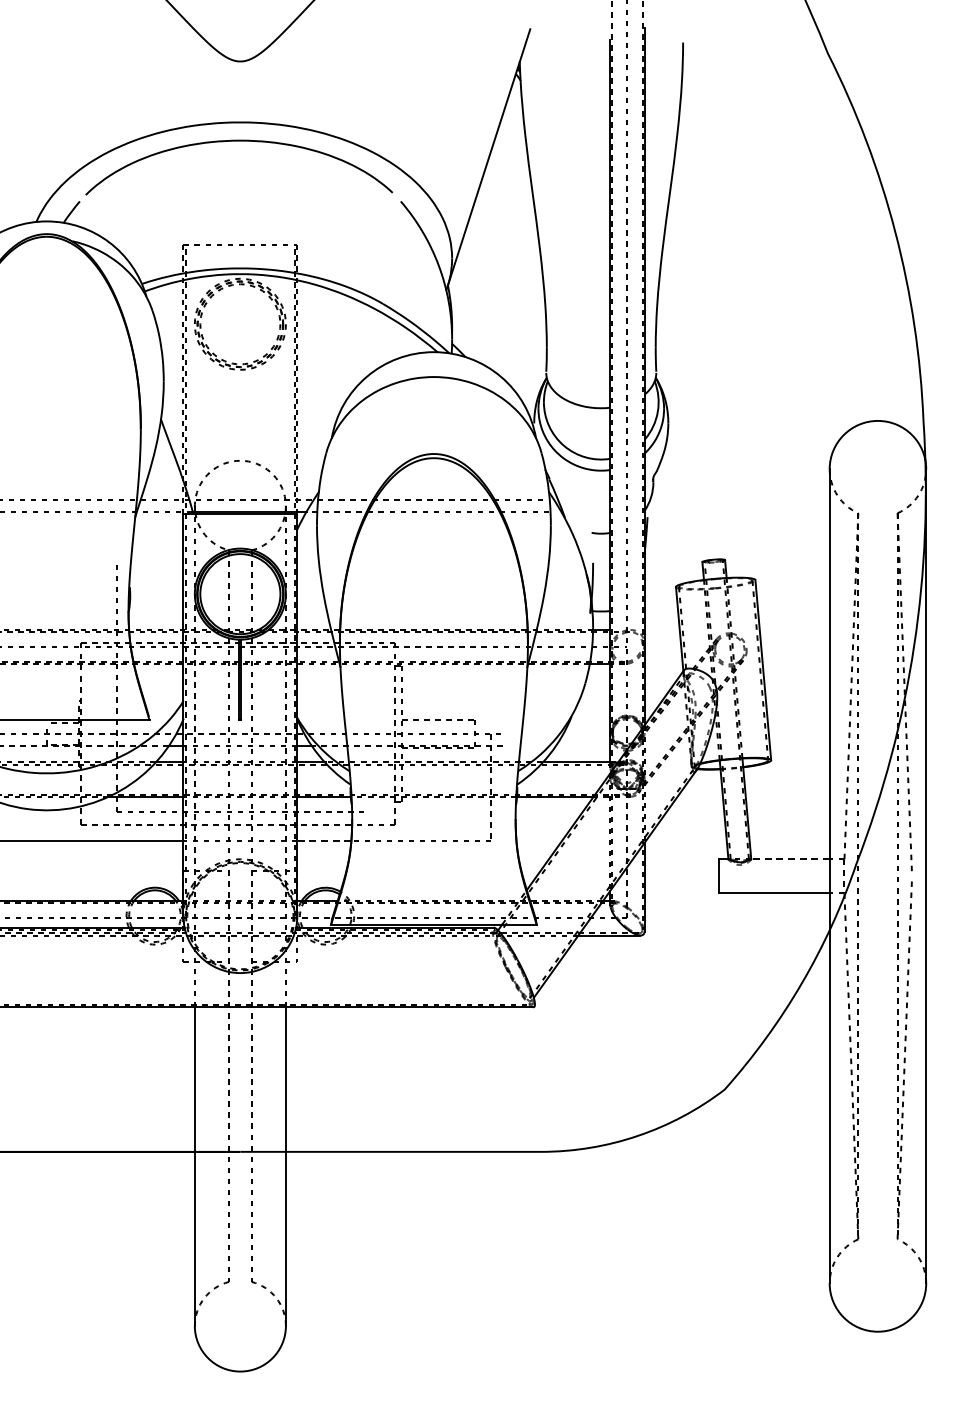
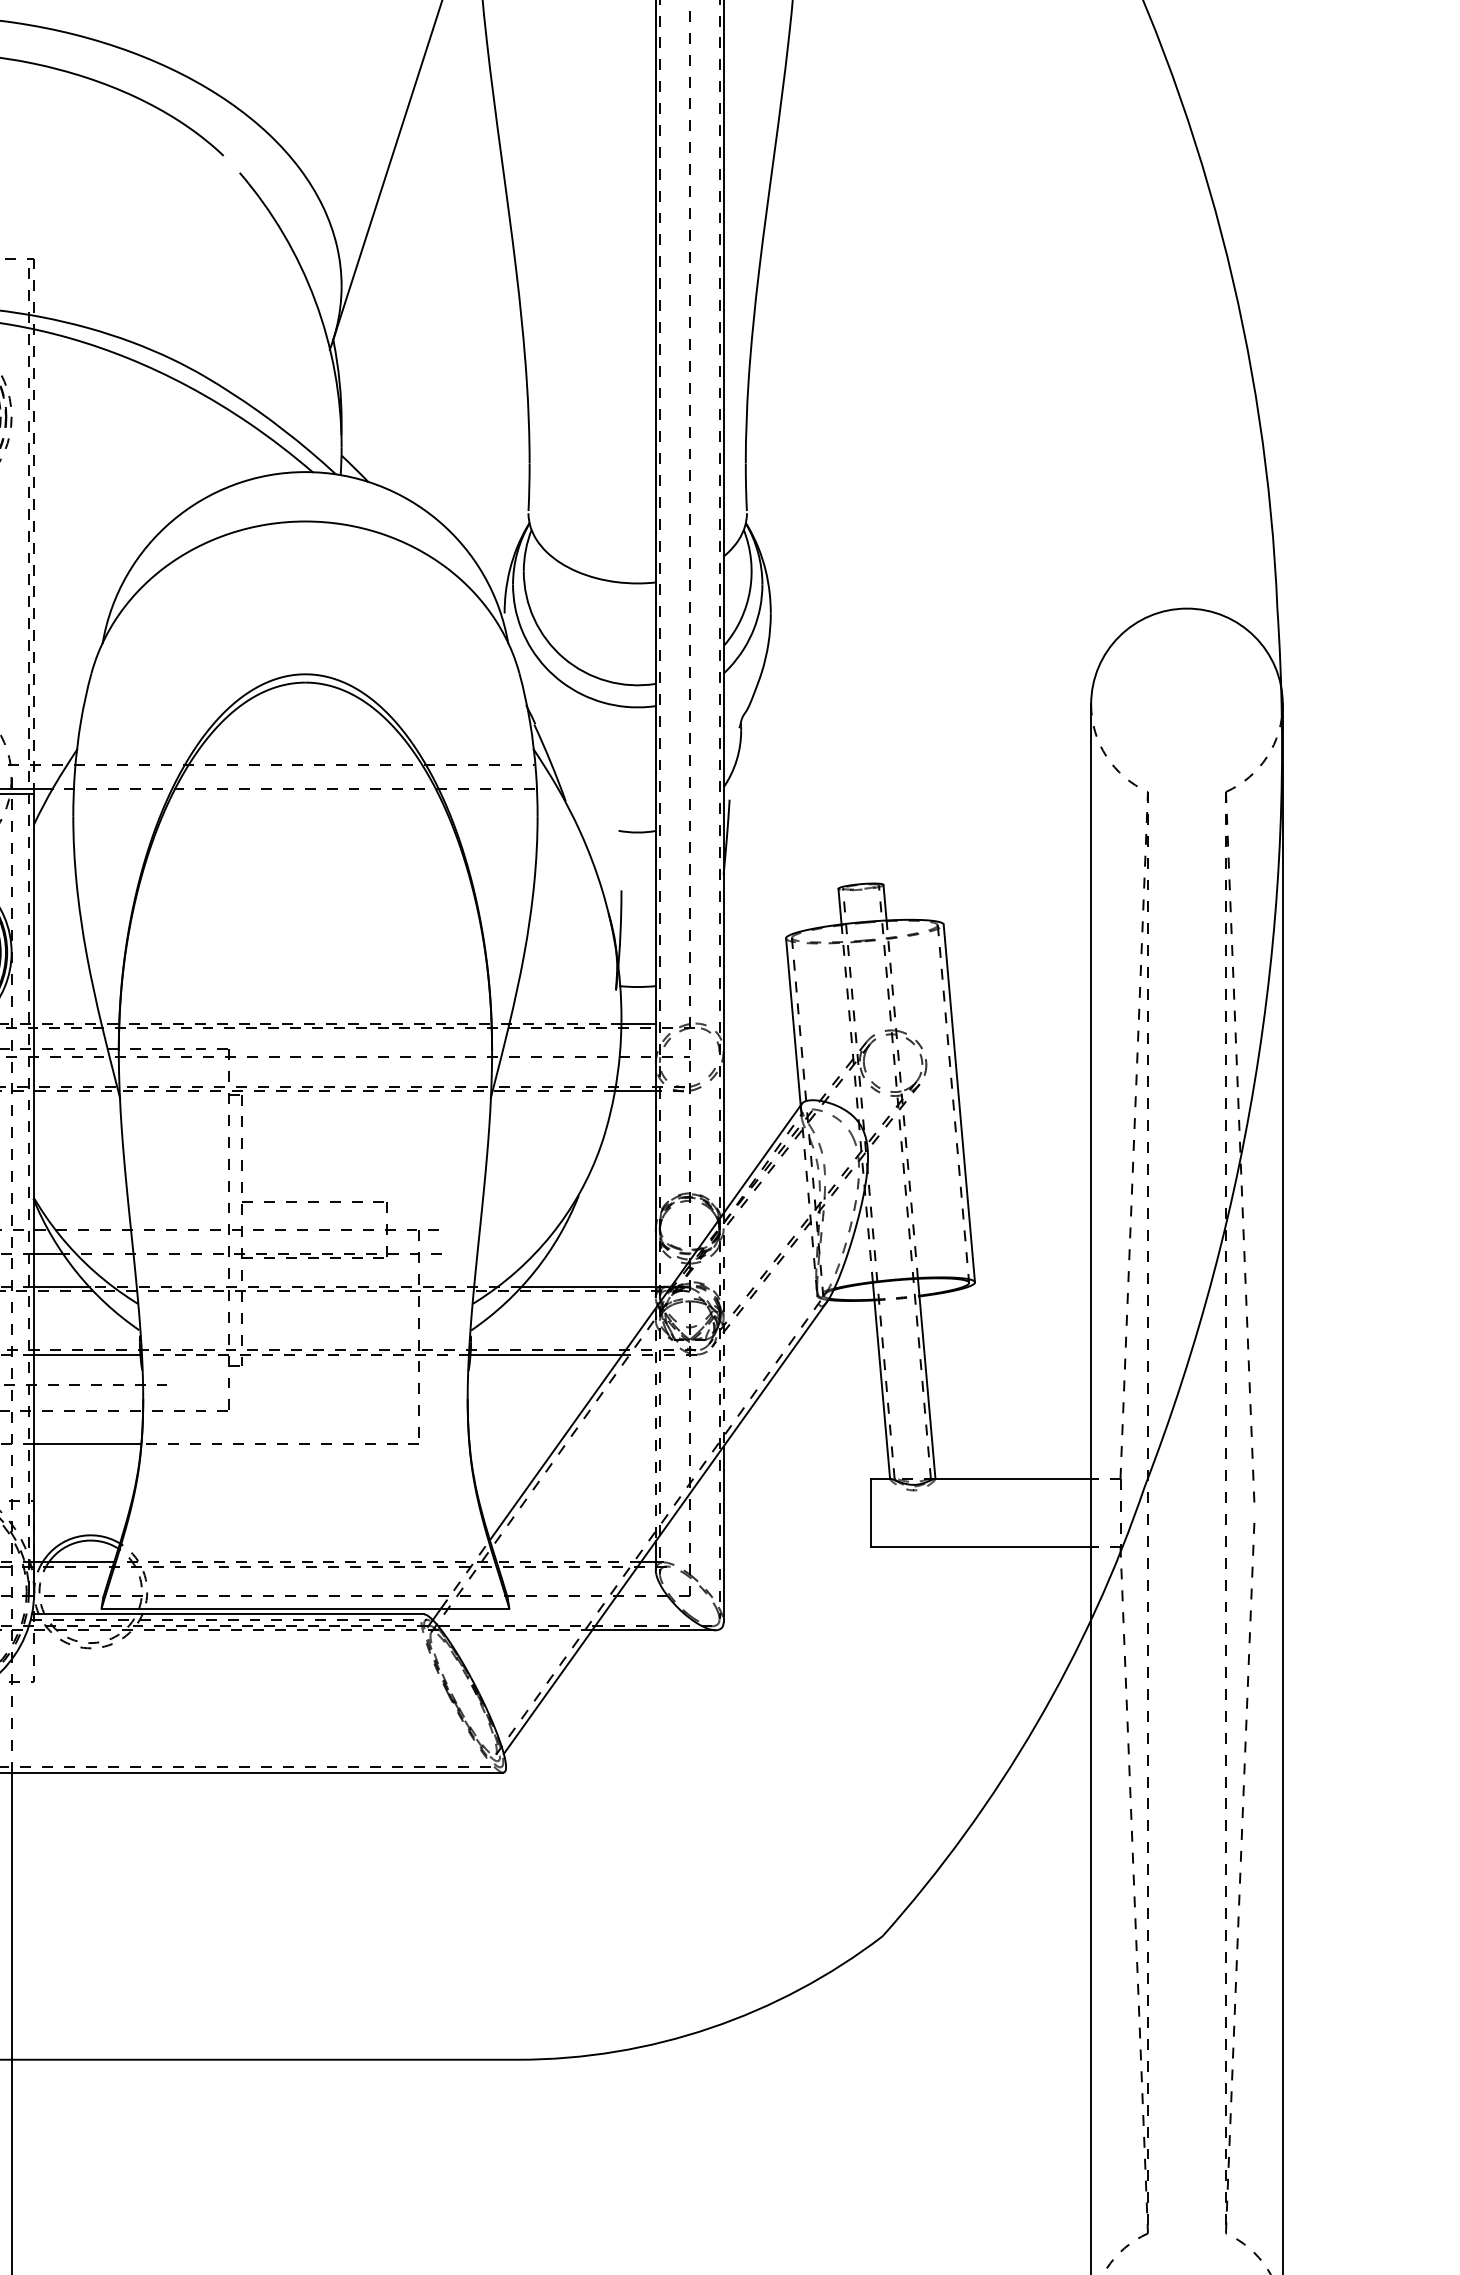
line: (324, 841) -> (88, 1443), dashed -> solid
line: (789, 859) -> (1011, 1479), dashed -> solid

